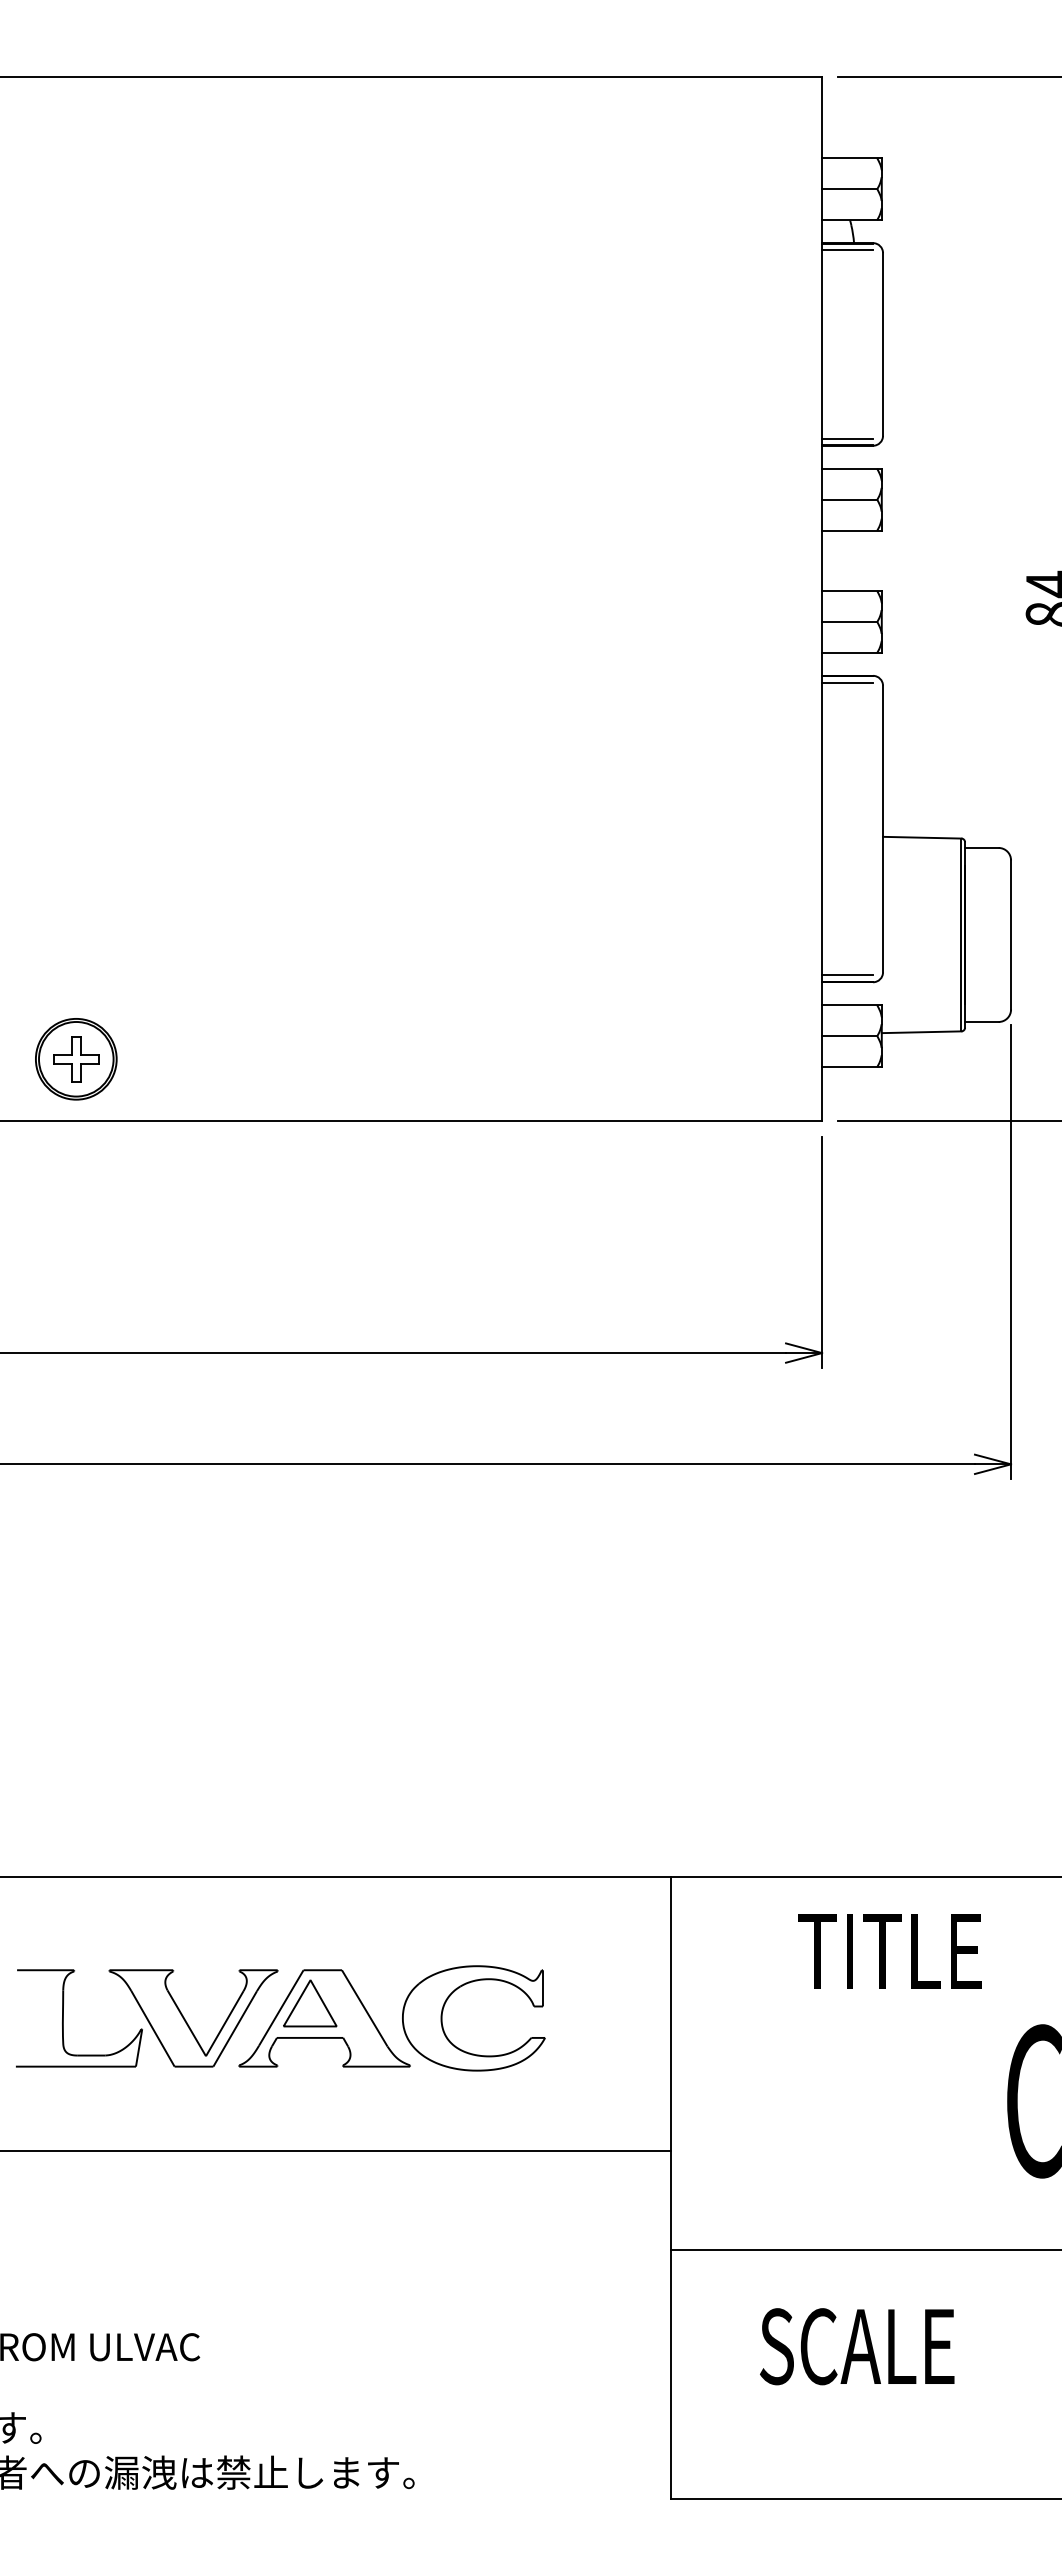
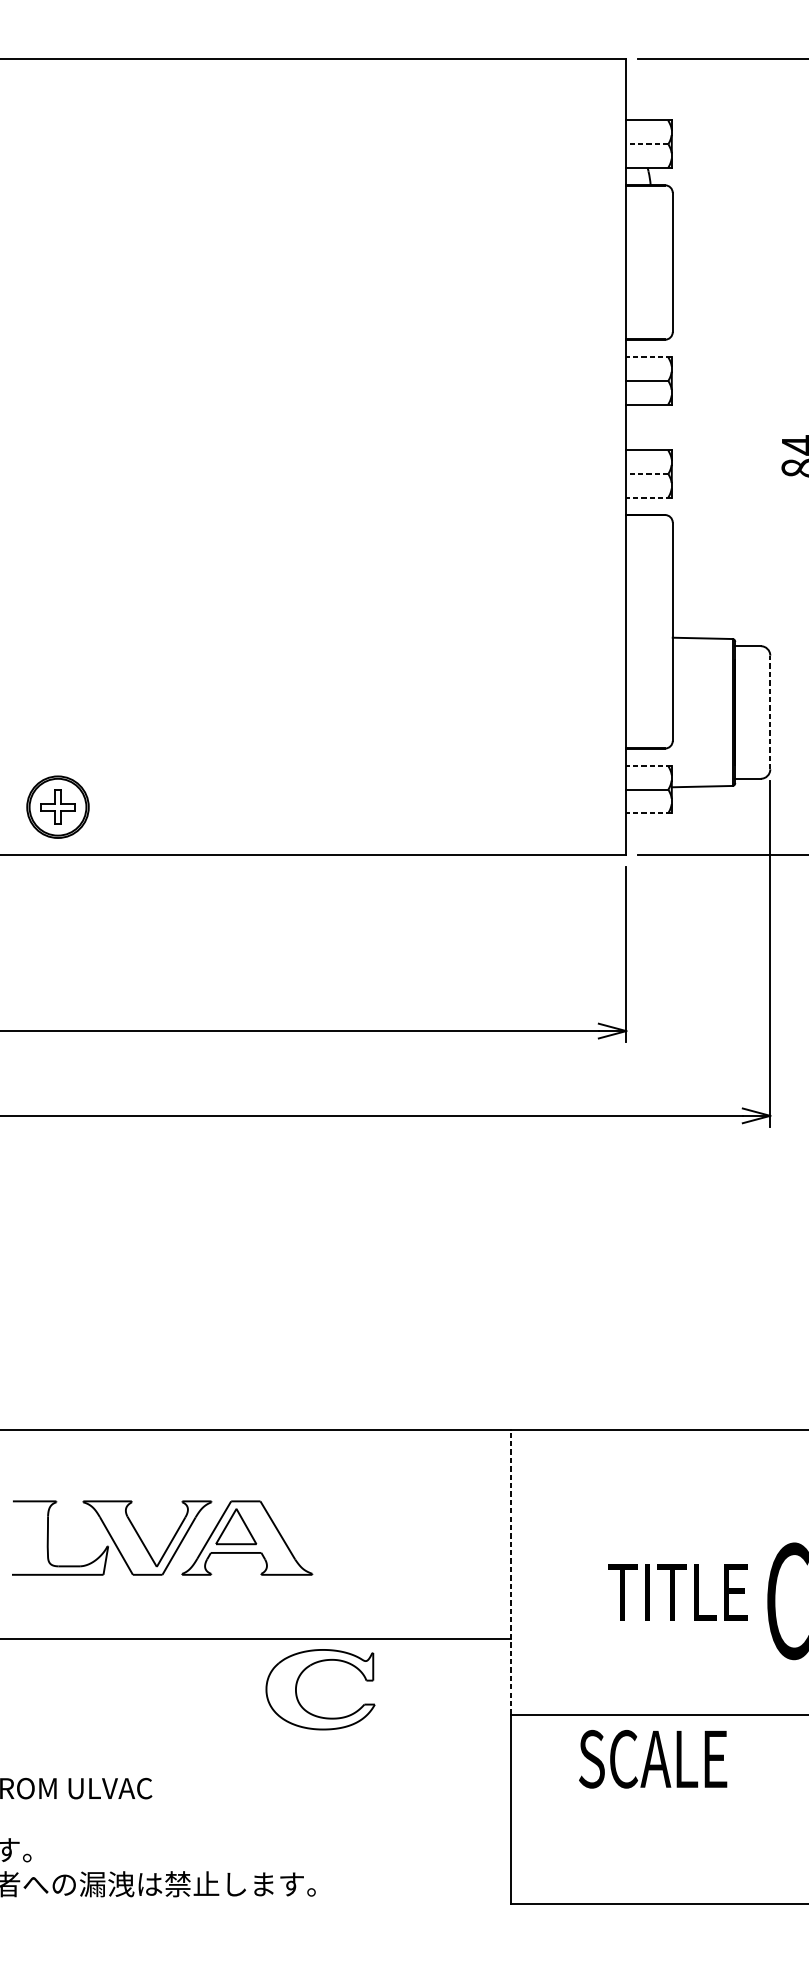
line: (849, 189) -> (647, 144), solid -> dashed
line: (847, 250) -> (645, 190), removed
line: (847, 438) -> (645, 334), removed
line: (851, 468) -> (648, 357), solid -> dashed
line: (849, 621) -> (647, 473), solid -> dashed
line: (851, 653) -> (648, 498), solid -> dashed
line: (847, 682) -> (645, 520), removed
line: (1011, 934) -> (770, 712), solid -> dashed
line: (847, 975) -> (645, 743), removed
line: (851, 1005) -> (648, 766), solid -> dashed
line: (851, 1067) -> (648, 813), solid -> dashed
text: (889, 1951) -> (677, 1592), moved
part: (443, 2011) -> (297, 1684), moved
line: (671, 2063) -> (511, 1572), solid -> dashed
text: (857, 2346) -> (653, 1759), moved

